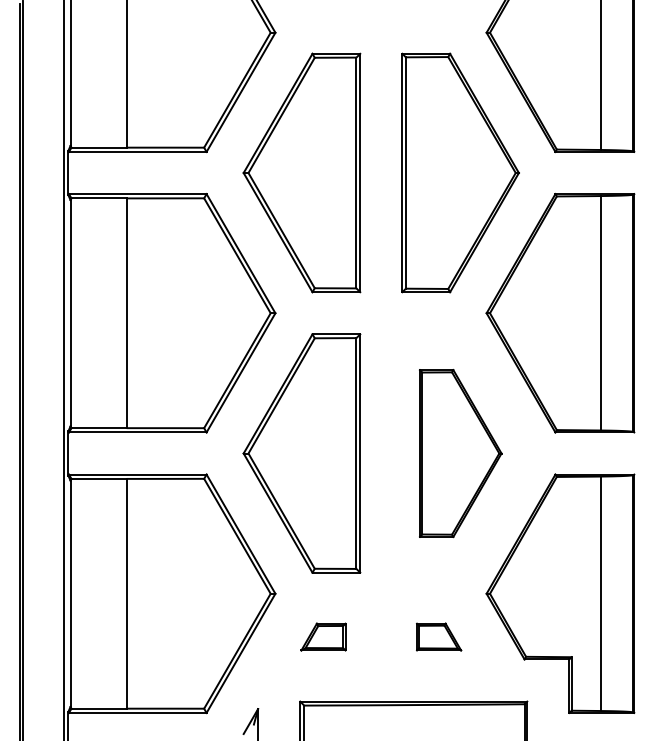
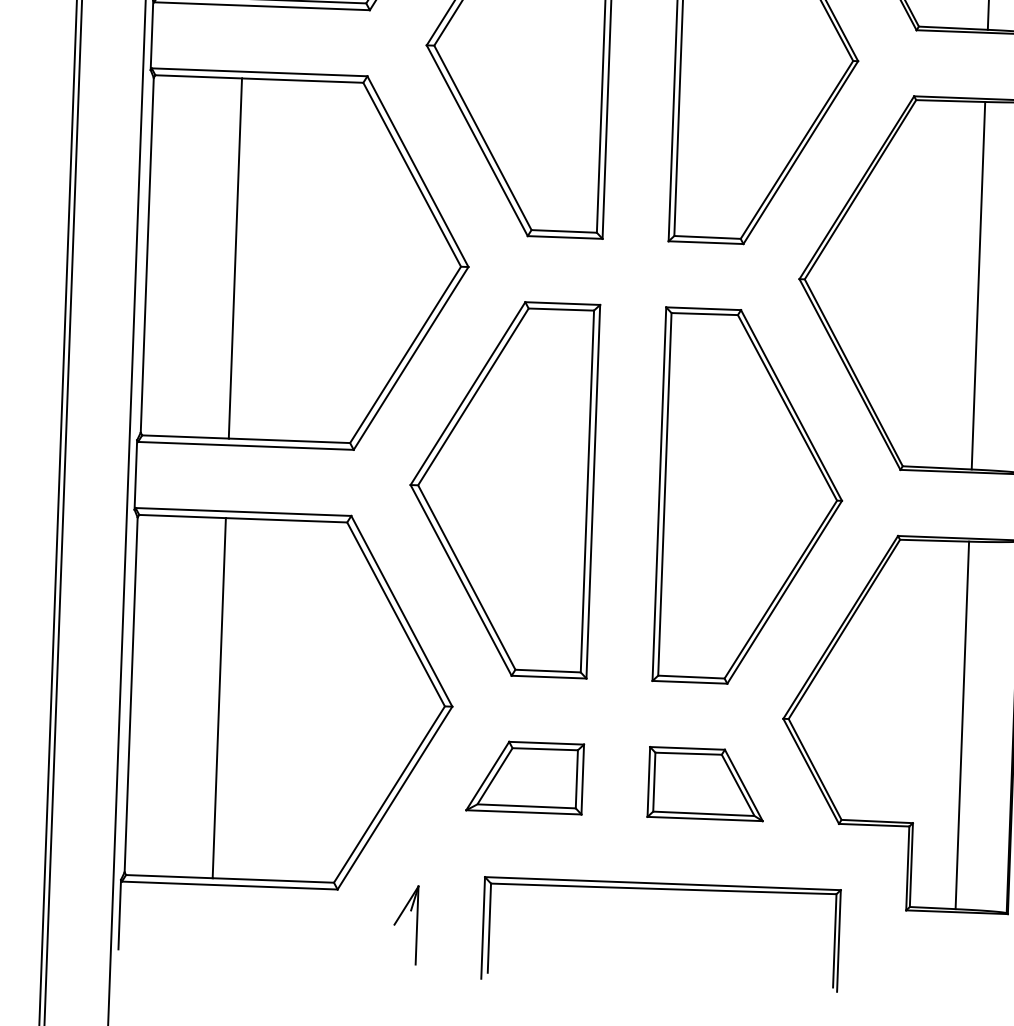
part: (460, 453) -> (750, 497), size x1.43
part: (323, 636) -> (525, 776), size x1.67
part: (438, 636) -> (705, 783), size x1.67

